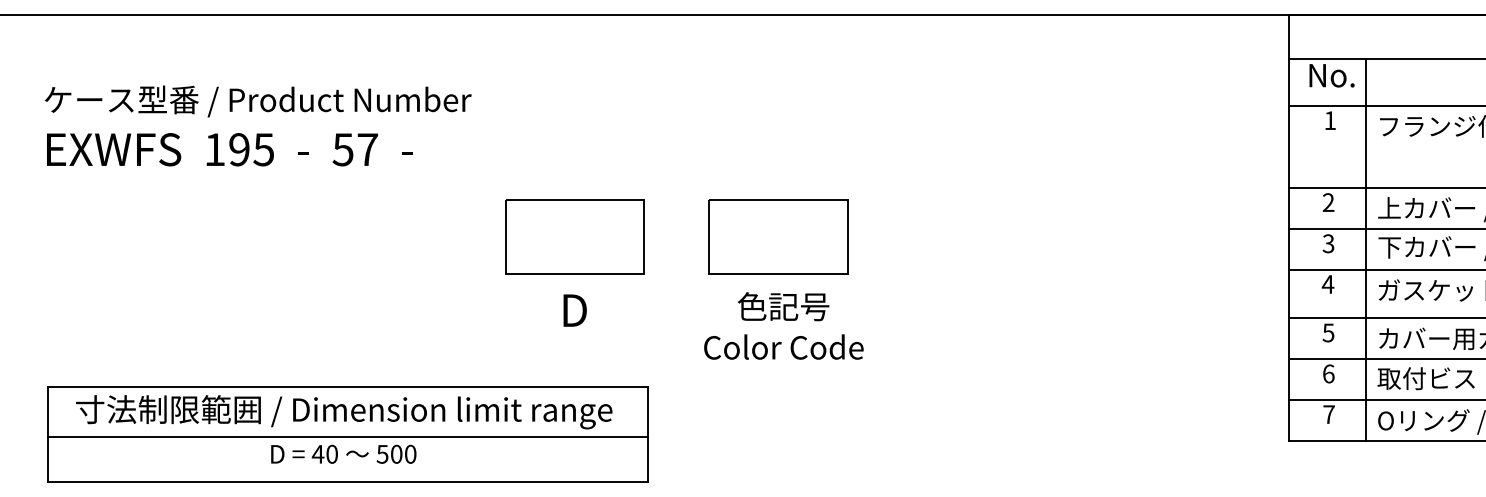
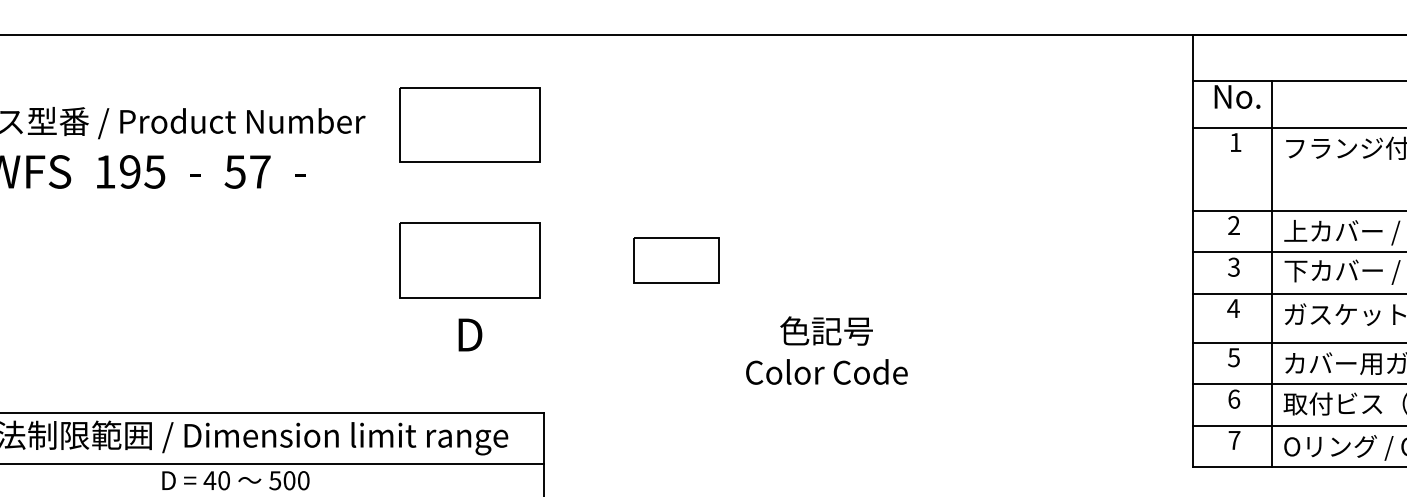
part: (574, 102) -> (469, 124), added
part: (778, 236) -> (676, 259), size x0.6
text: (783, 325) -> (826, 350), moved

